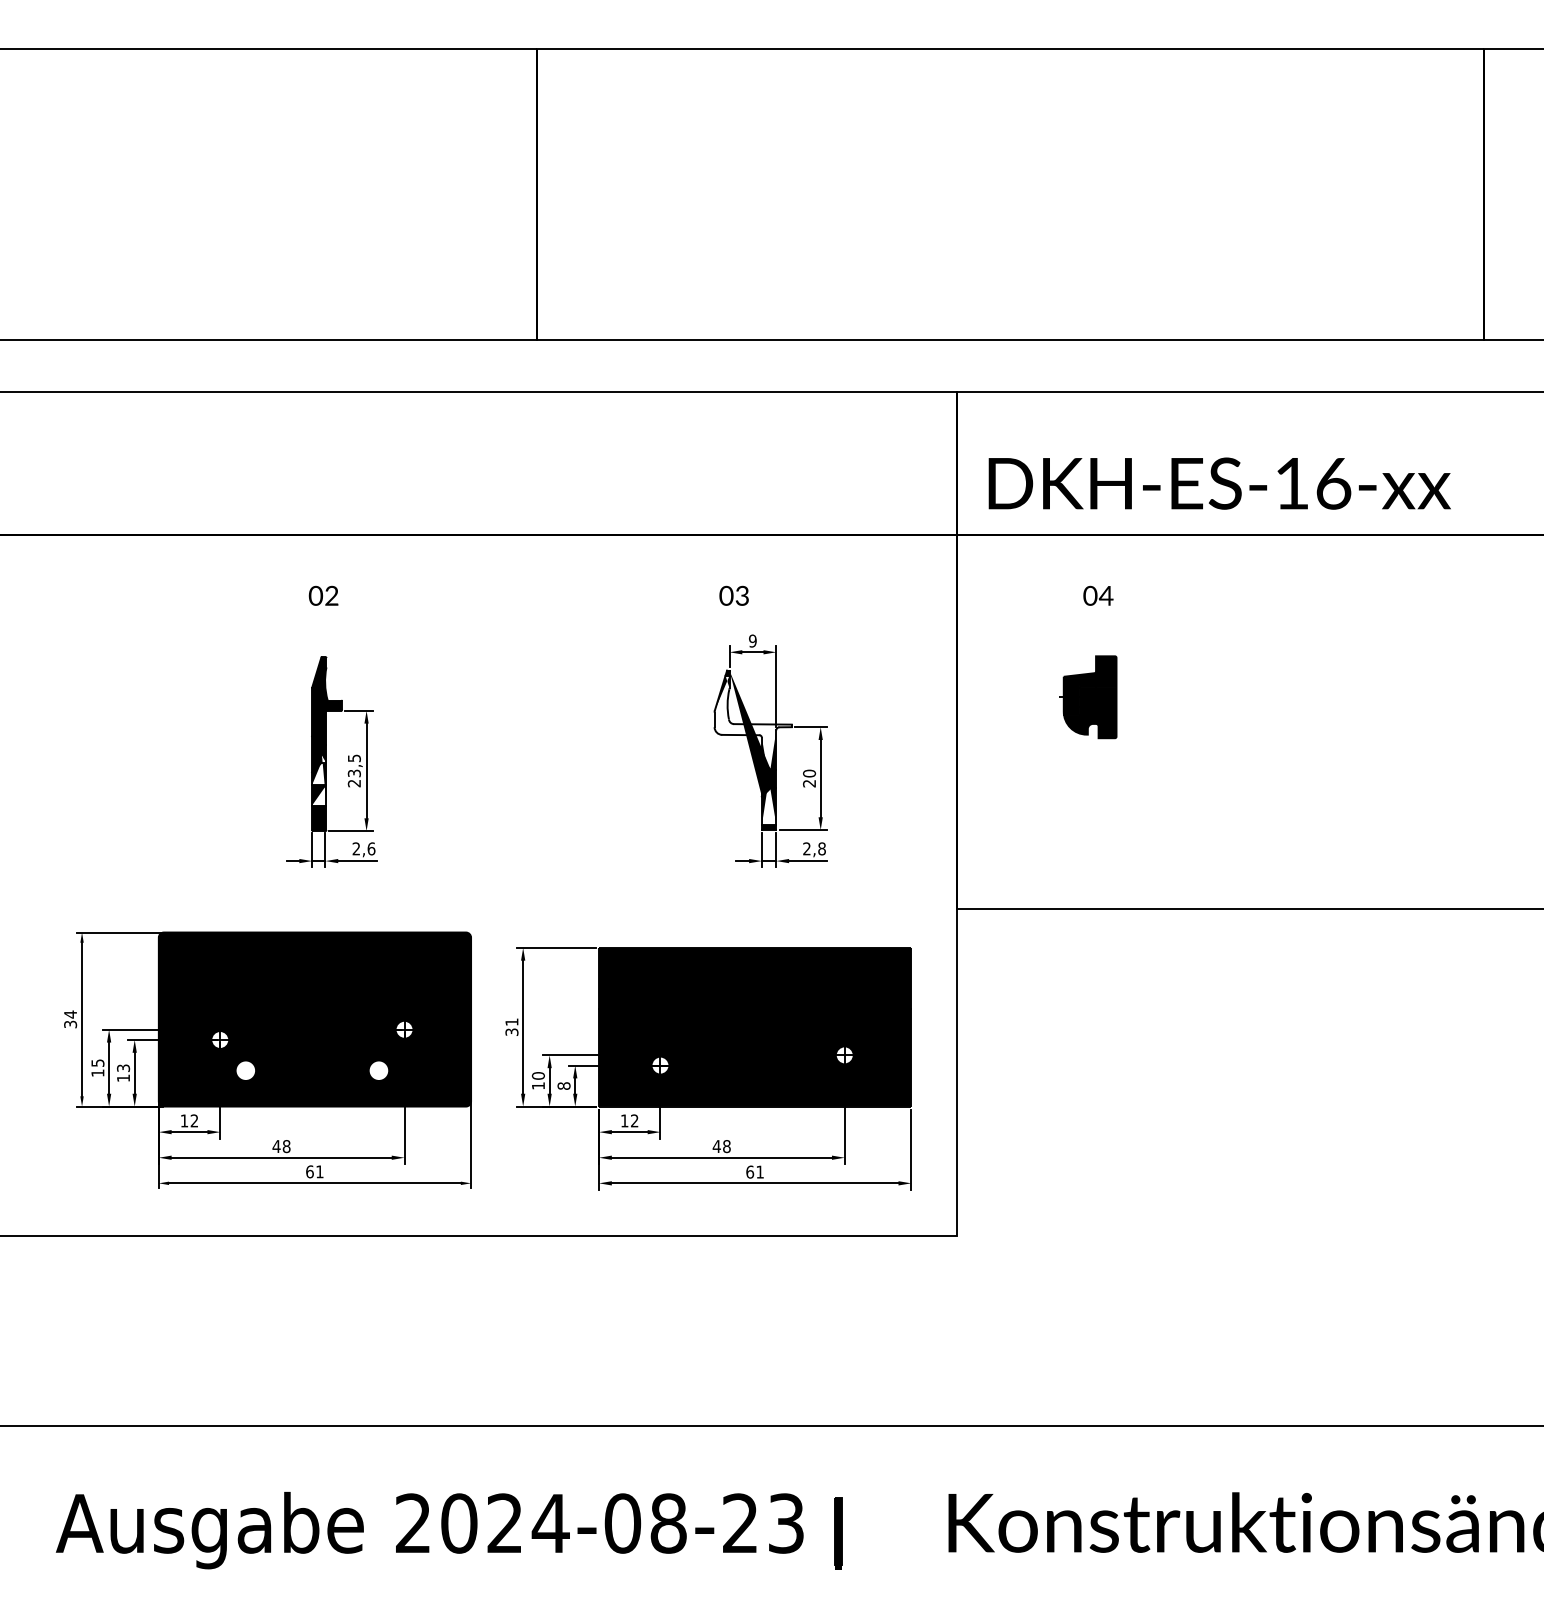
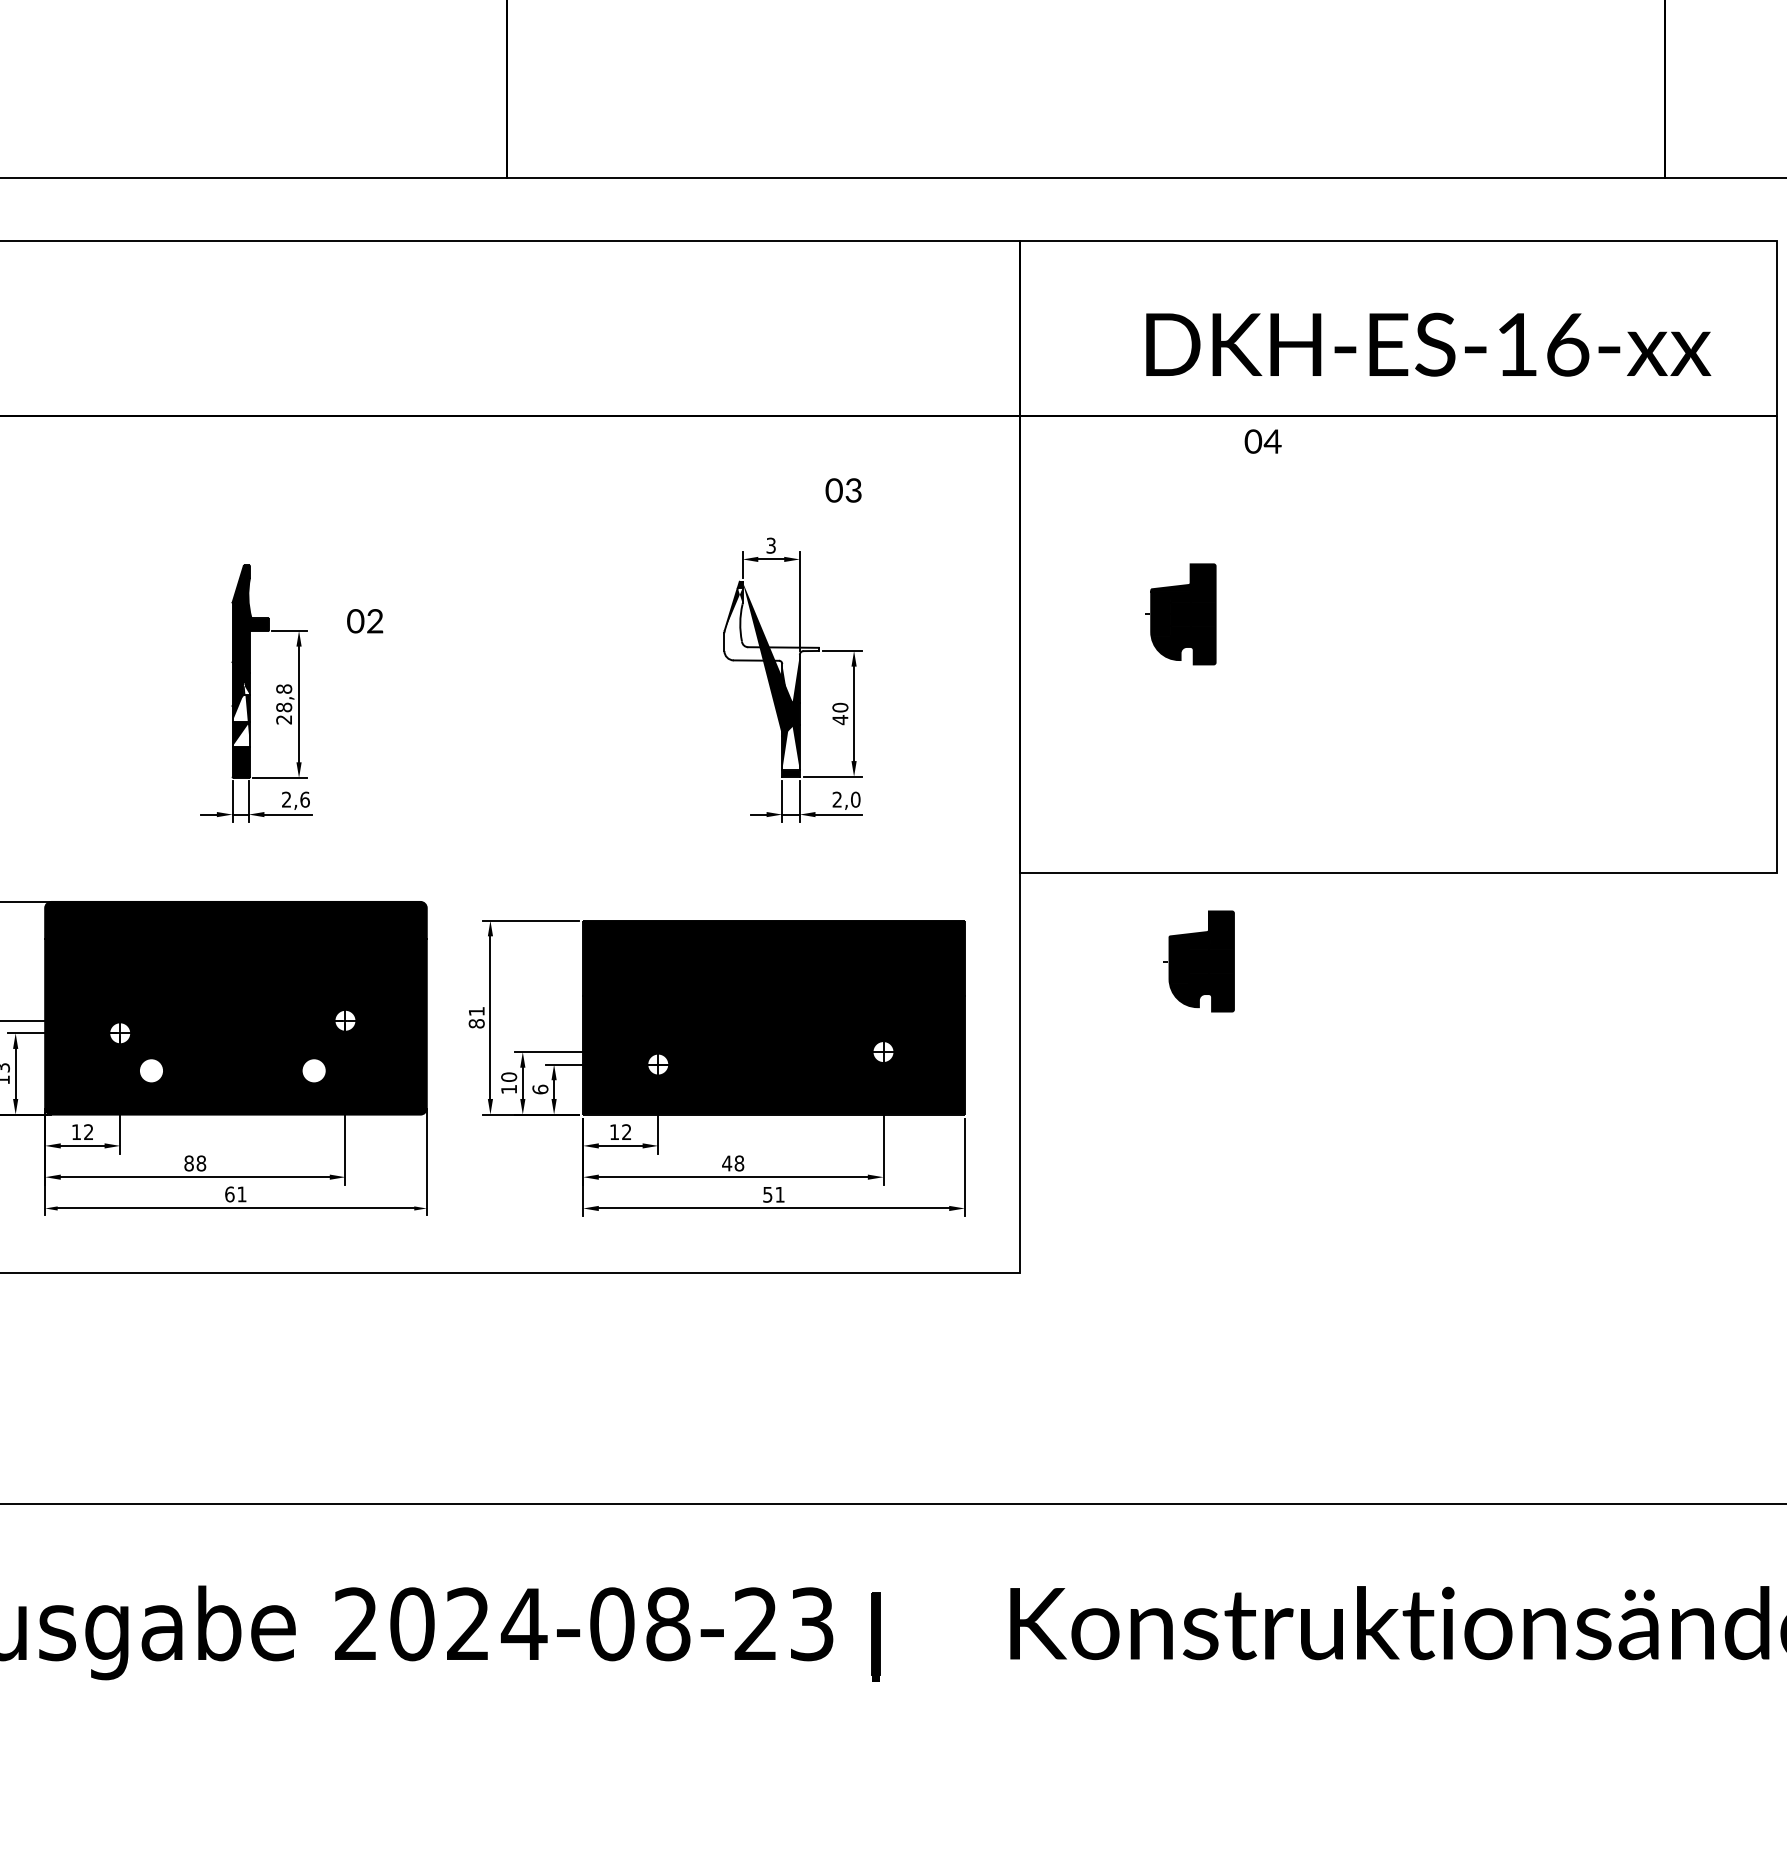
text: (1219, 483) -> (1428, 344), moved
text: (323, 595) -> (364, 620), moved
text: (733, 595) -> (842, 490), moved
text: (1098, 595) -> (1263, 441), moved
text: (752, 640) -> (770, 545), 9 -> 3
text: (353, 765) -> (283, 697), 23,5 -> 28,8
text: (809, 783) -> (840, 719), 20 -> 40
text: (821, 848) -> (855, 799), 2,8 -> 2,0
part: (1103, 981) -> (1199, 961), added
text: (511, 1032) -> (476, 1024), 31 -> 81
text: (563, 1085) -> (539, 1088), 8 -> 6
text: (276, 1146) -> (188, 1163), 48 -> 88
text: (750, 1171) -> (768, 1194), 61 -> 51

